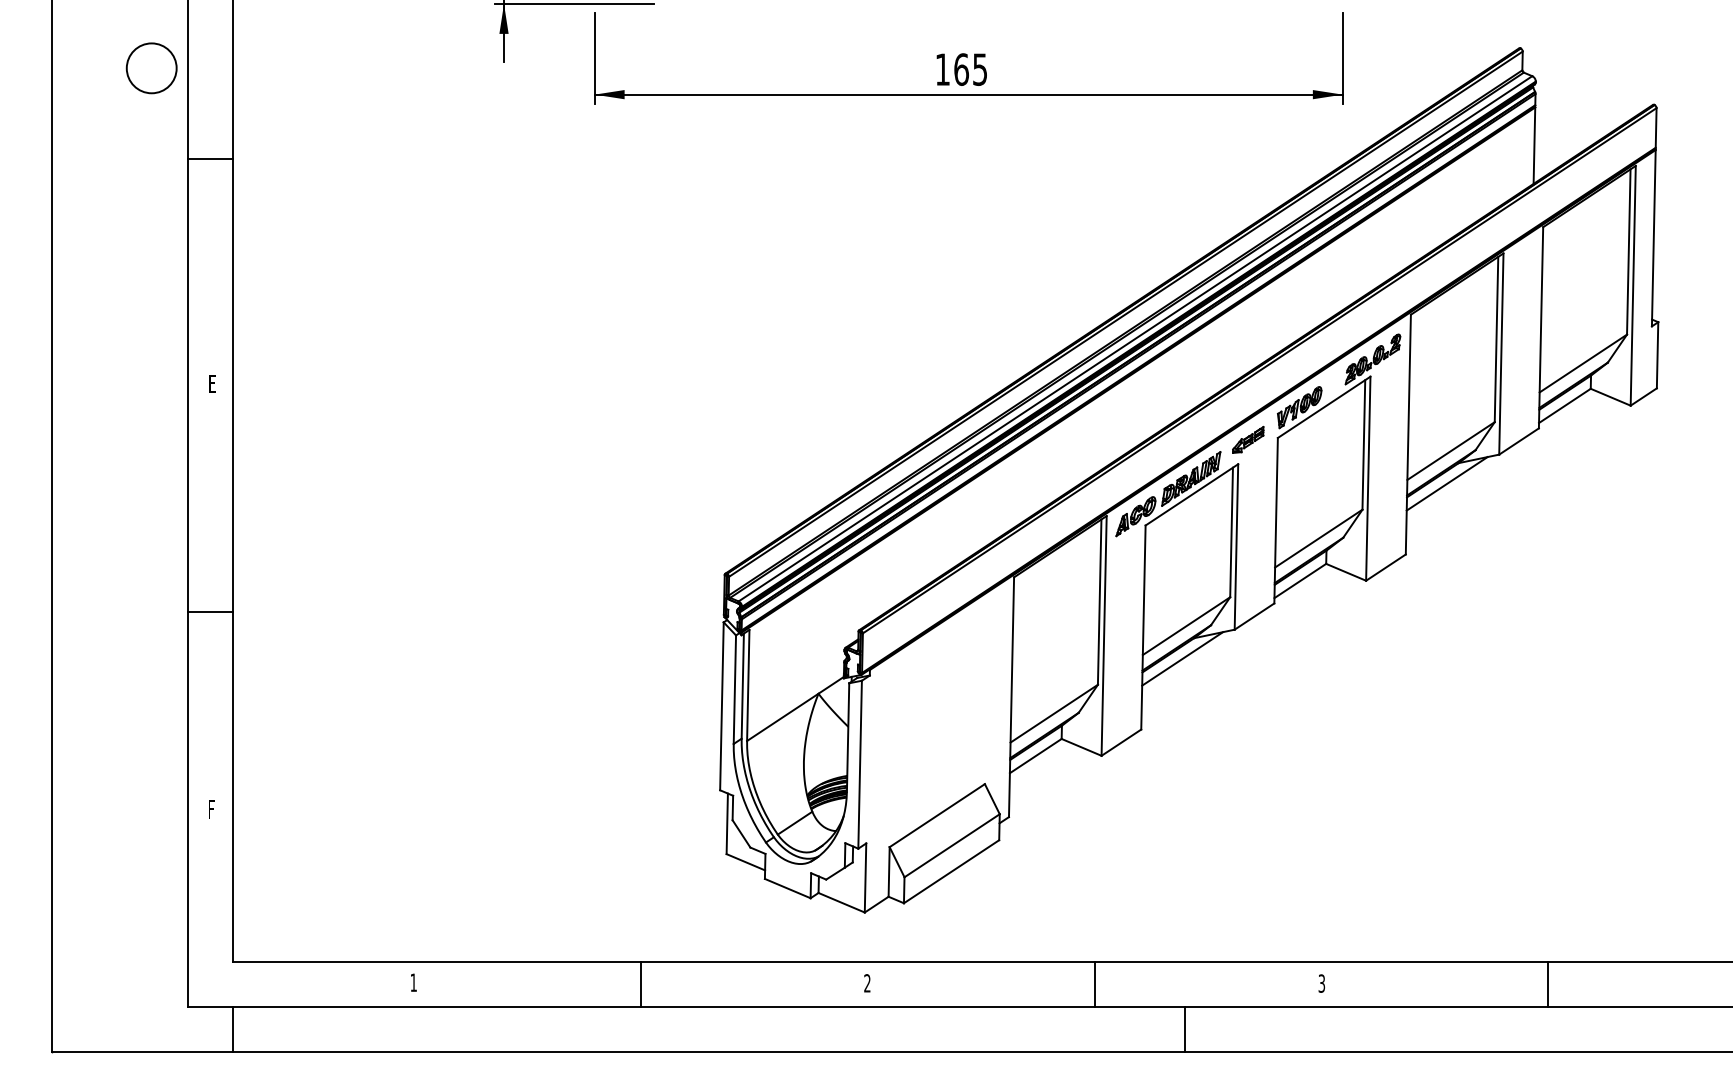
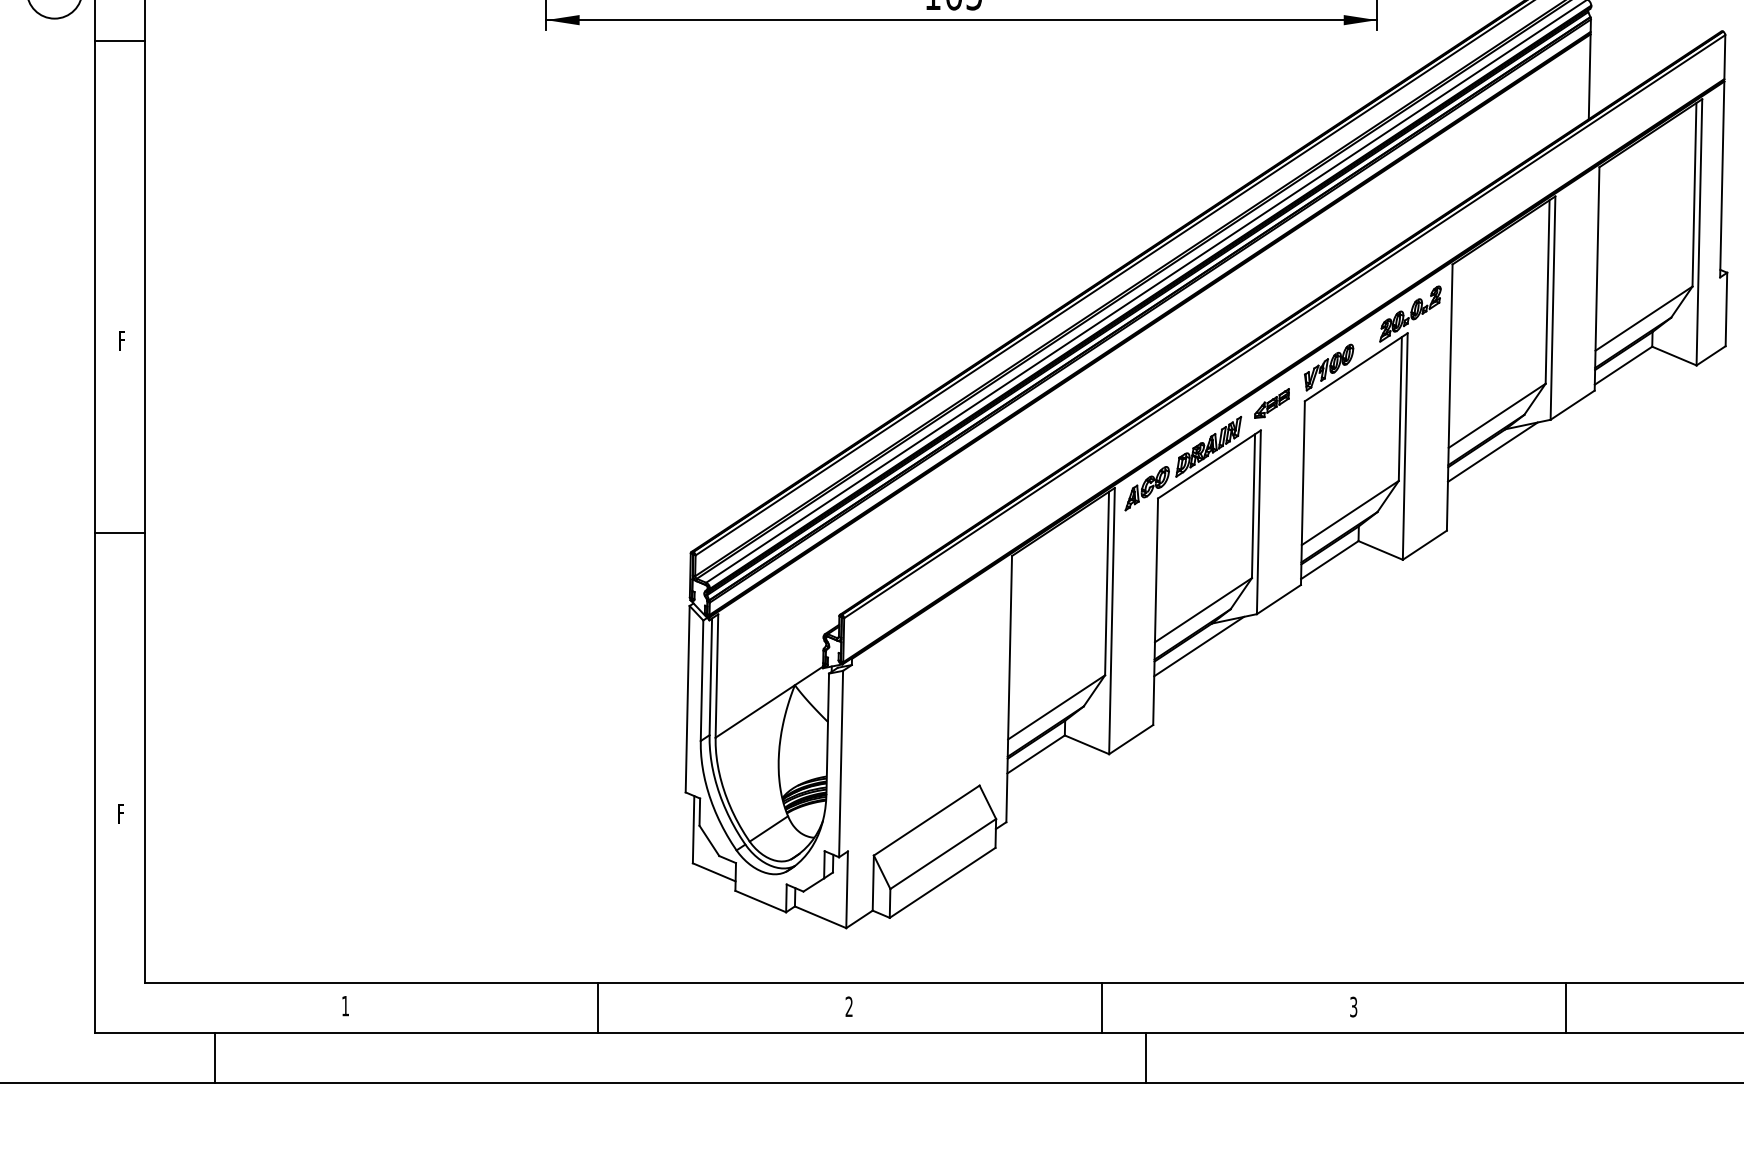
line: (210, 159) -> (119, 41), moved
text: (212, 383) -> (122, 340), E -> F
line: (210, 612) -> (119, 532), moved
line: (1548, 983) -> (1566, 1006), moved
line: (233, 1029) -> (215, 1058), moved
line: (1185, 1029) -> (1145, 1058), moved

